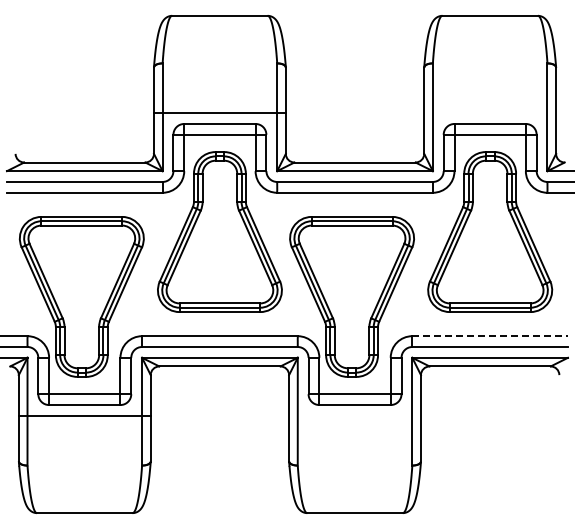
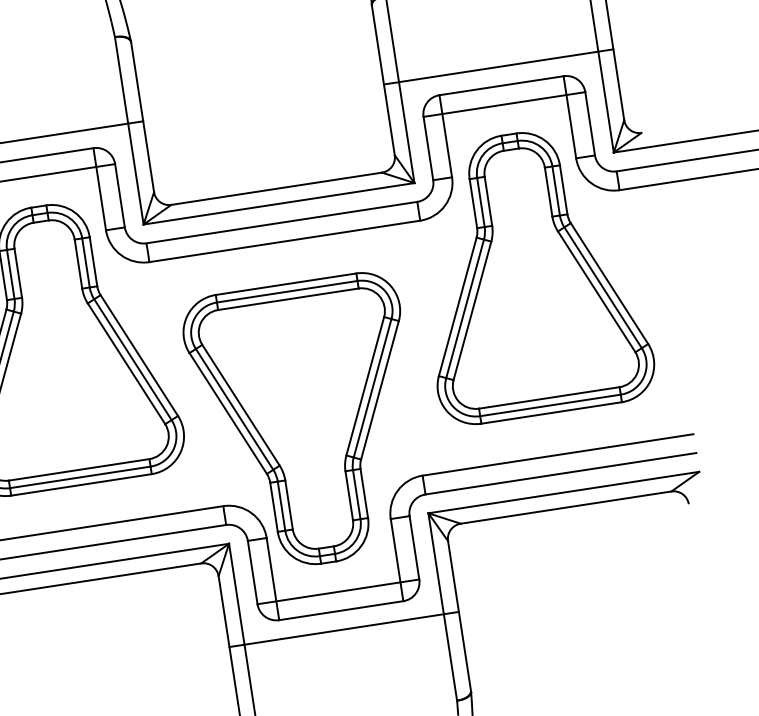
line: (490, 113) -> (499, 67), added
line: (490, 336) -> (558, 455), dashed -> solid
line: (354, 415) -> (343, 629), added

